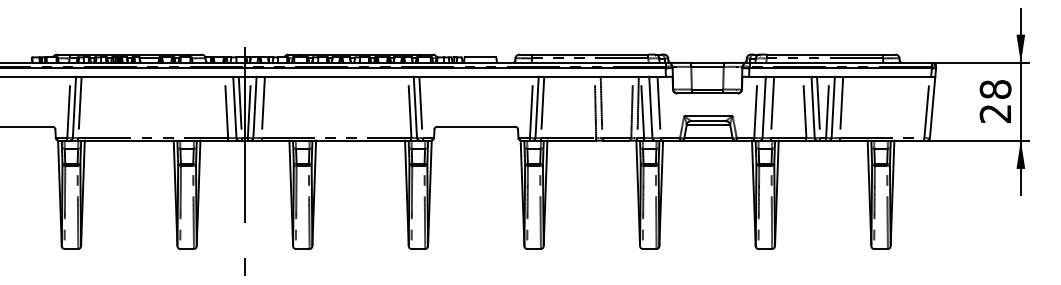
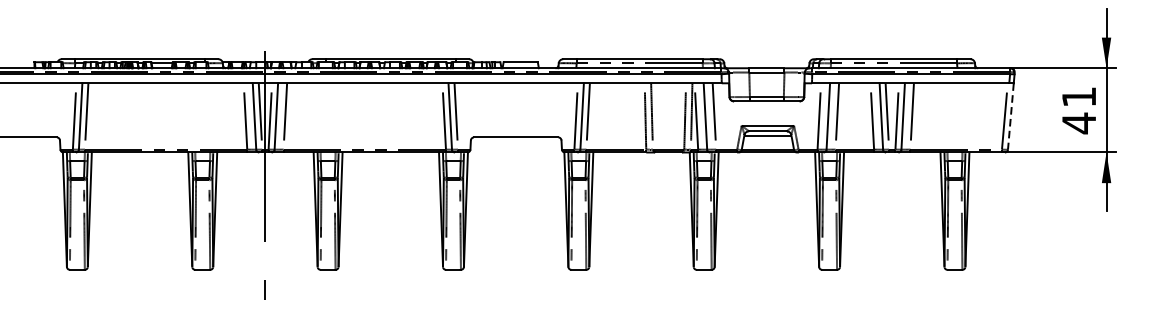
text: (995, 101) -> (1079, 110), 28 -> 41
line: (932, 107) -> (1010, 116), solid -> dashed

